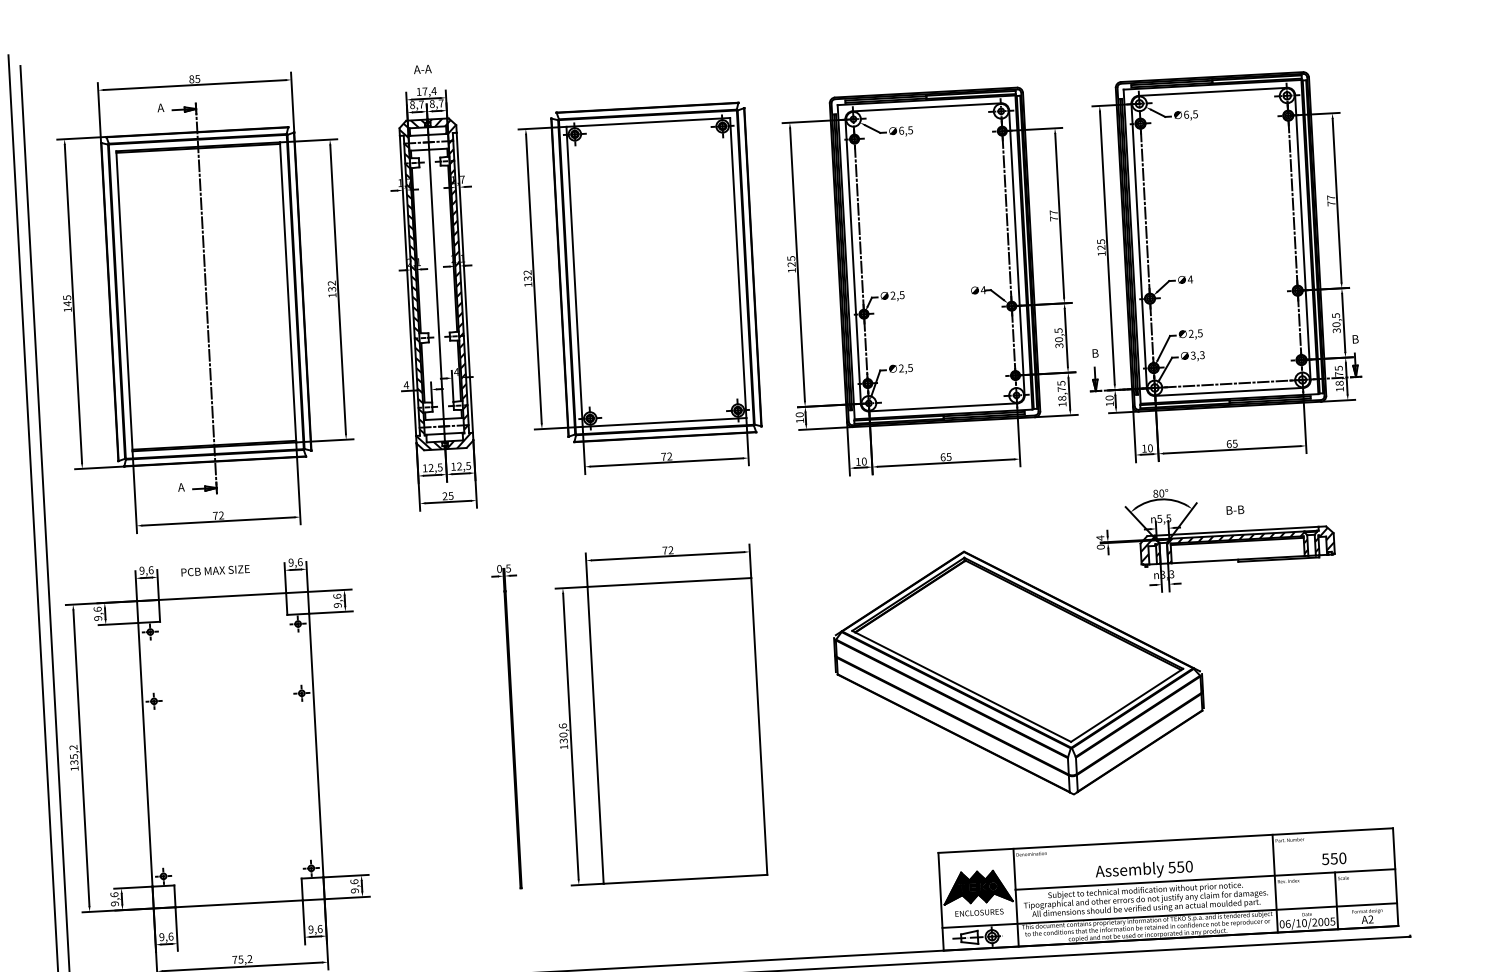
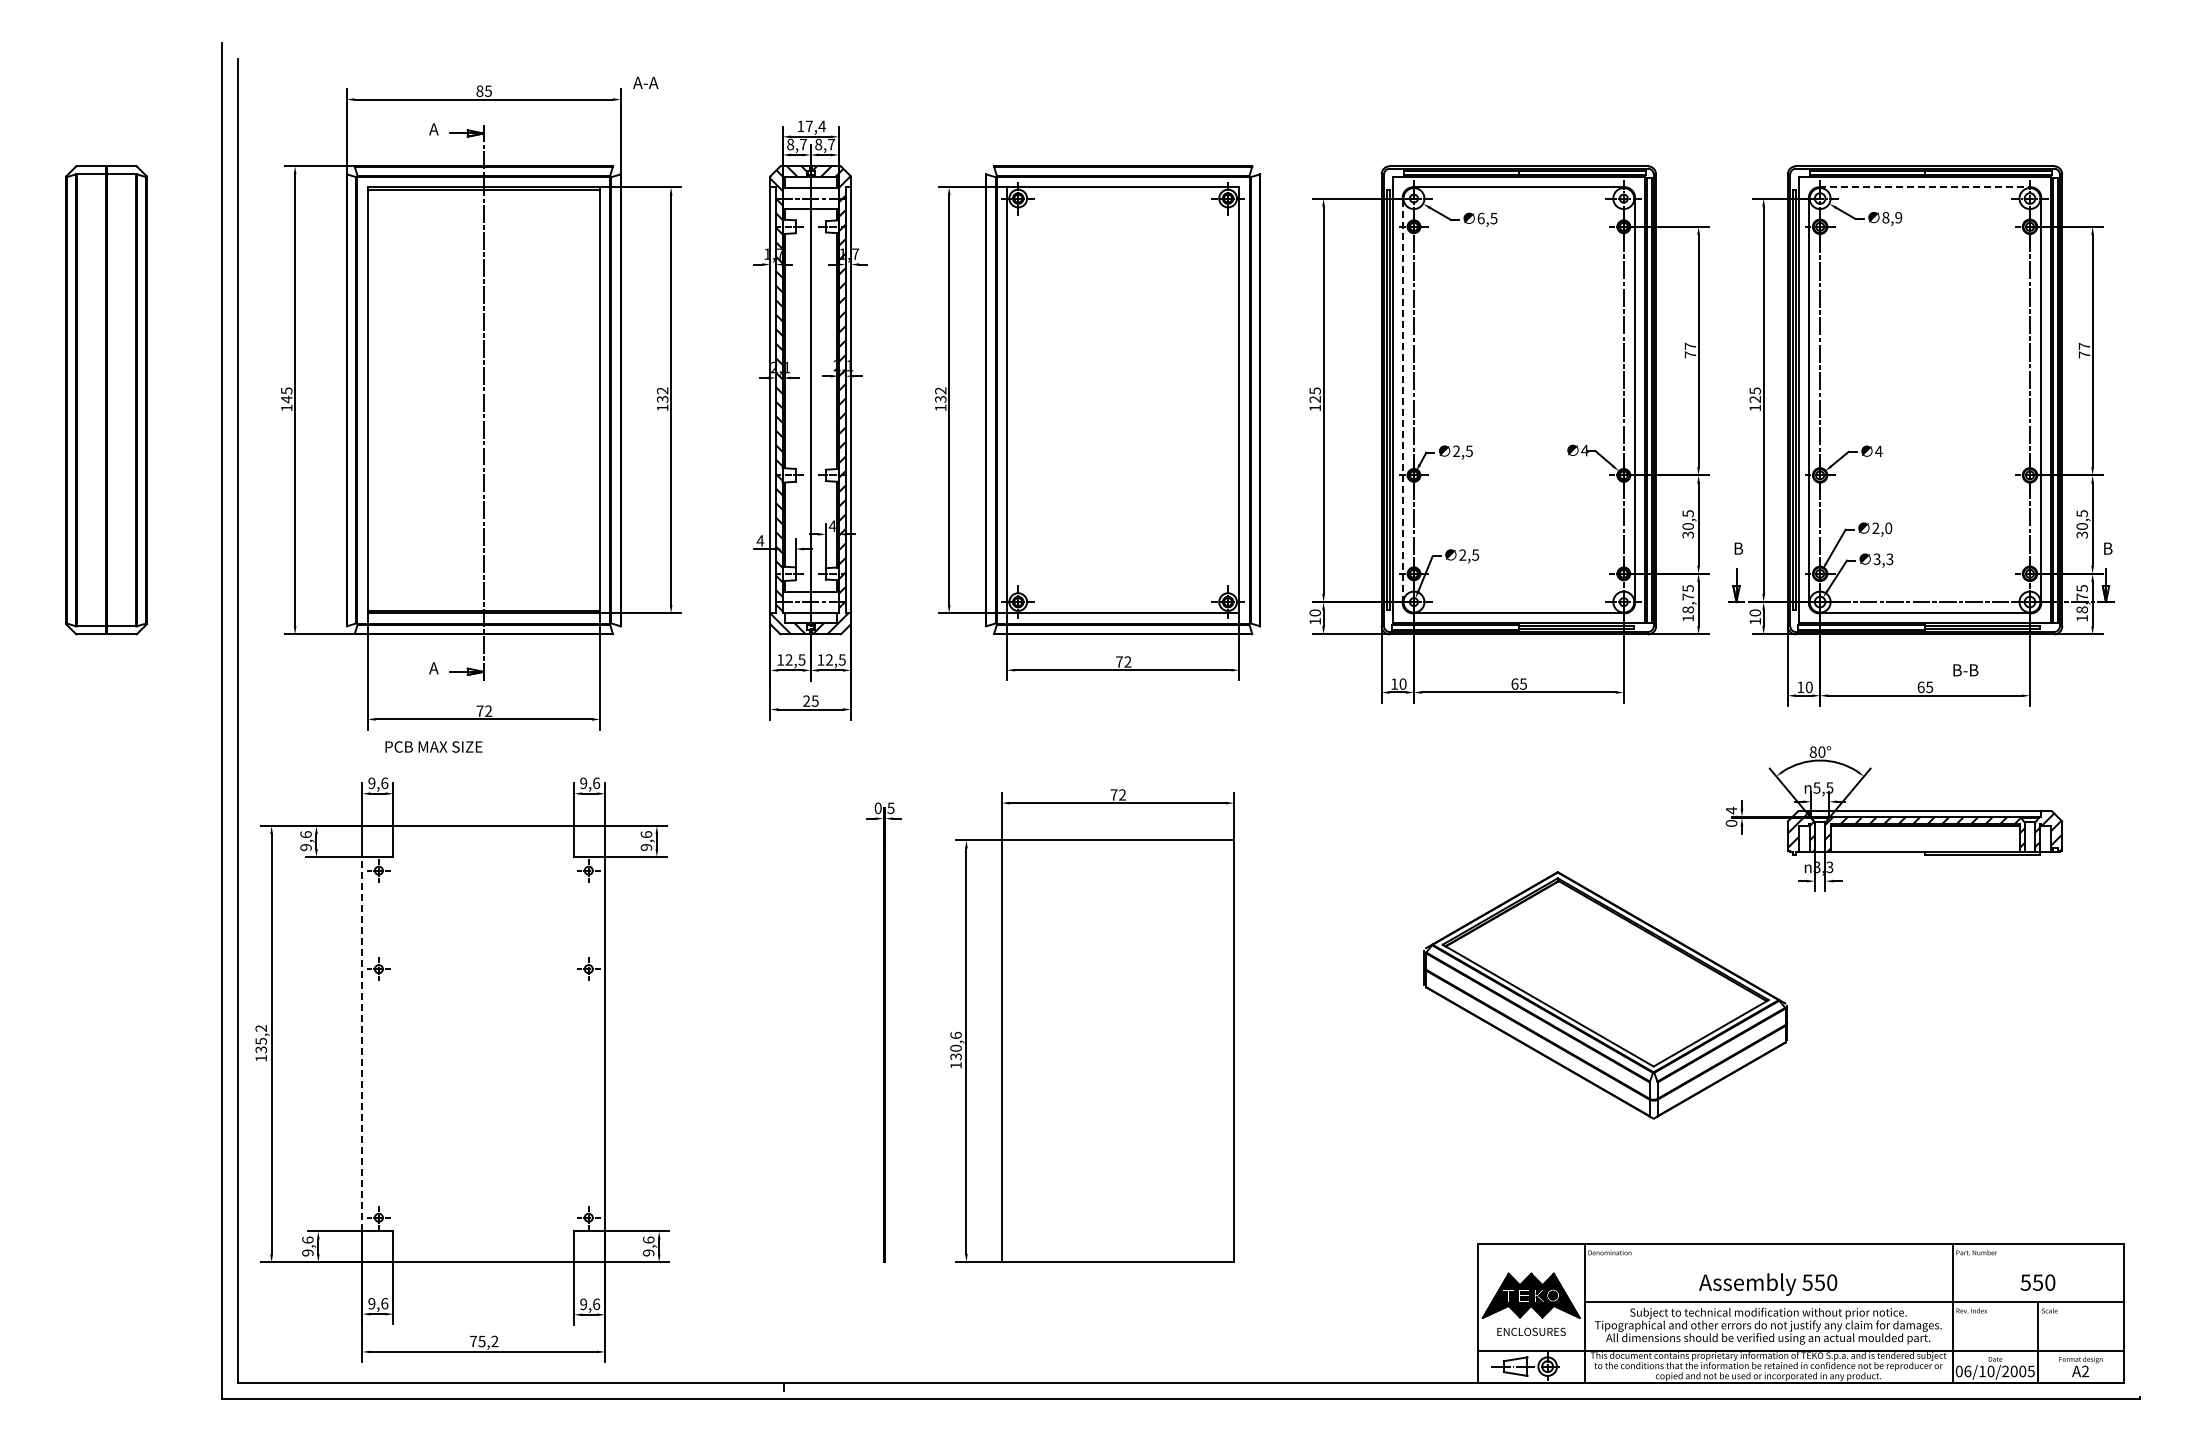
text: (422, 69) -> (645, 82), moved
line: (1213, 92) -> (1925, 187), solid -> dashed
text: (1191, 114) -> (1892, 217), 6,5 -> 8,9
line: (853, 261) -> (1402, 400), solid -> dashed
text: (1200, 332) -> (1888, 527), 2,5 -> 2,0
text: (1235, 510) -> (1965, 670), moved
text: (215, 570) -> (433, 746), moved
part: (1018, 673) -> (1605, 995), size x0.7
line: (145, 754) -> (362, 1043), solid -> dashed

